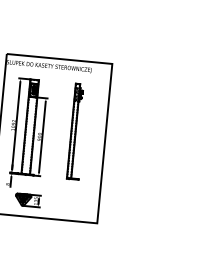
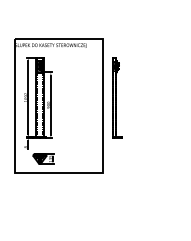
part: (77, 131) -> (117, 97), moved

